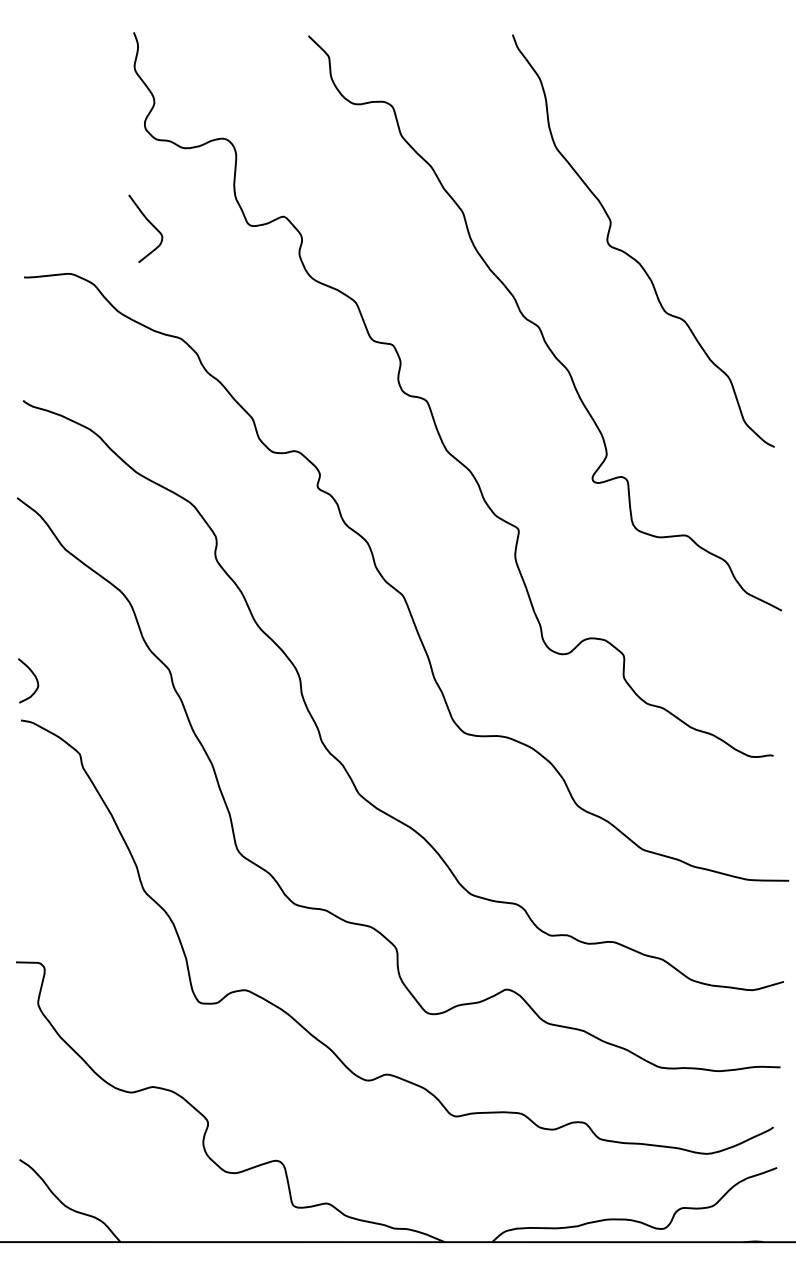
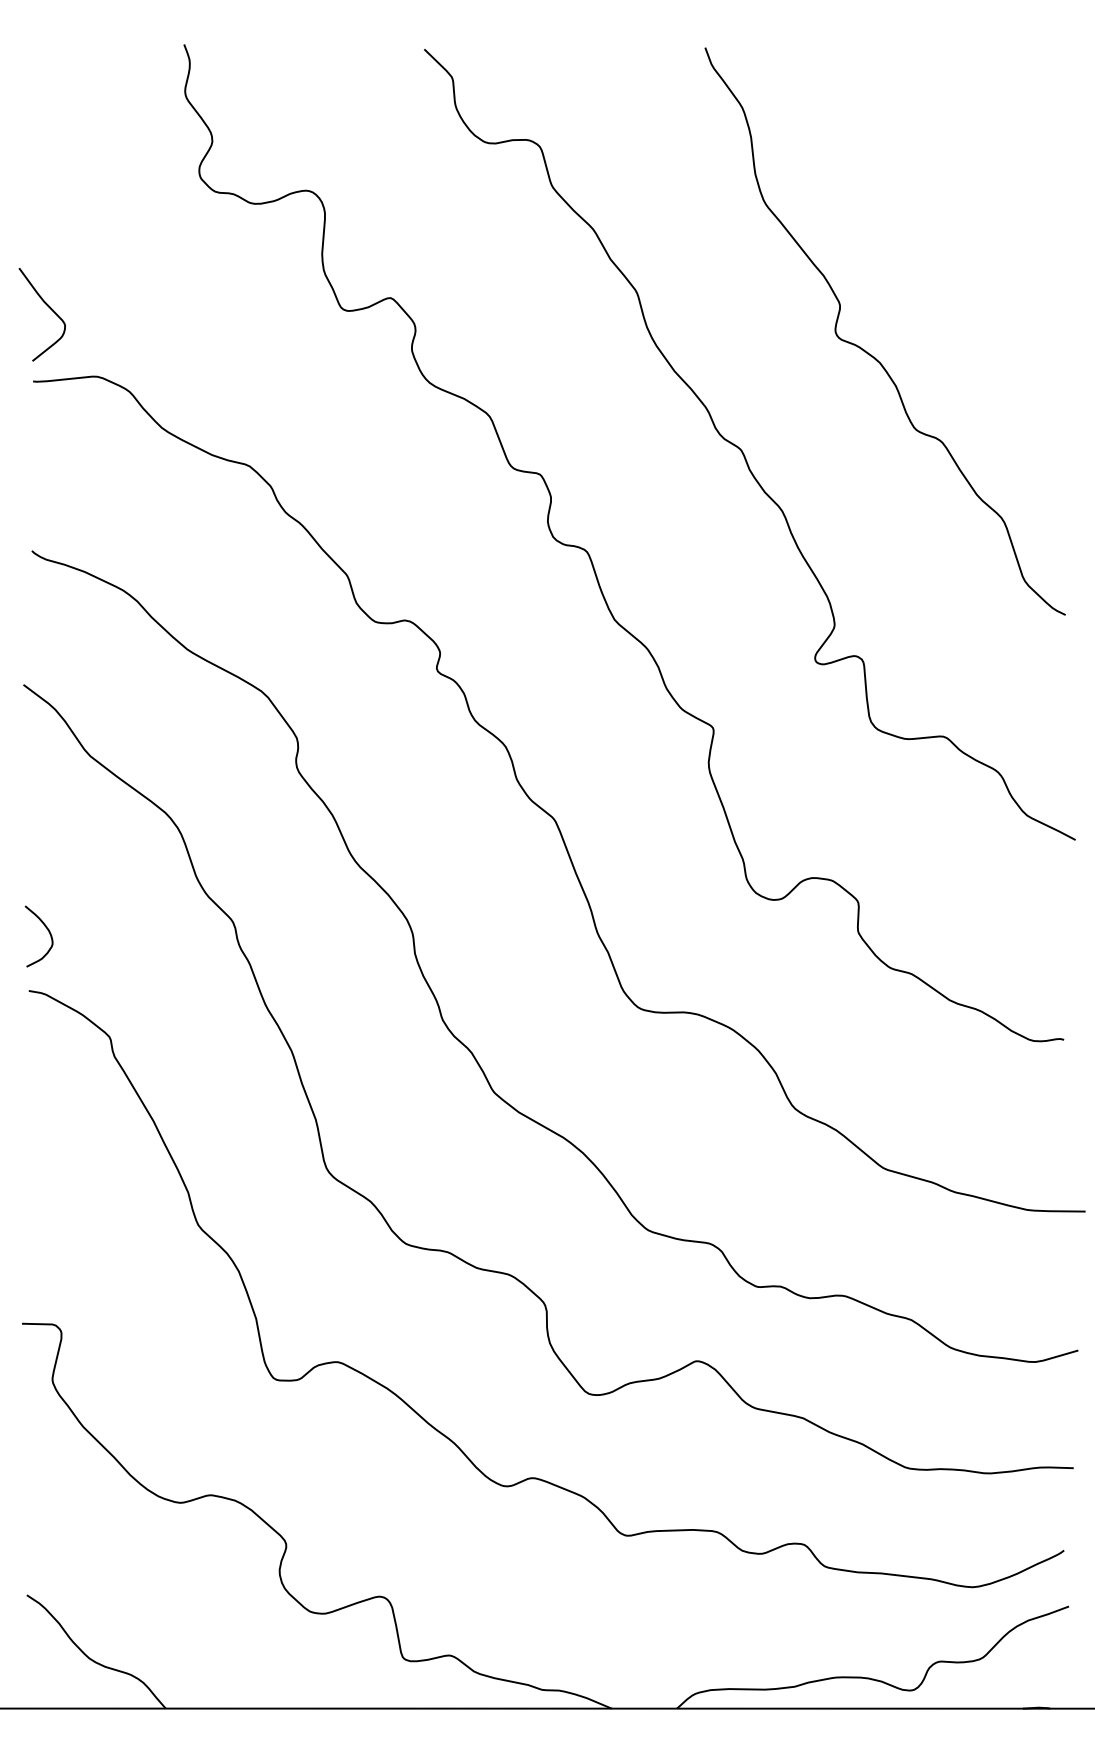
curve: (149, 223) -> (47, 307), moved

